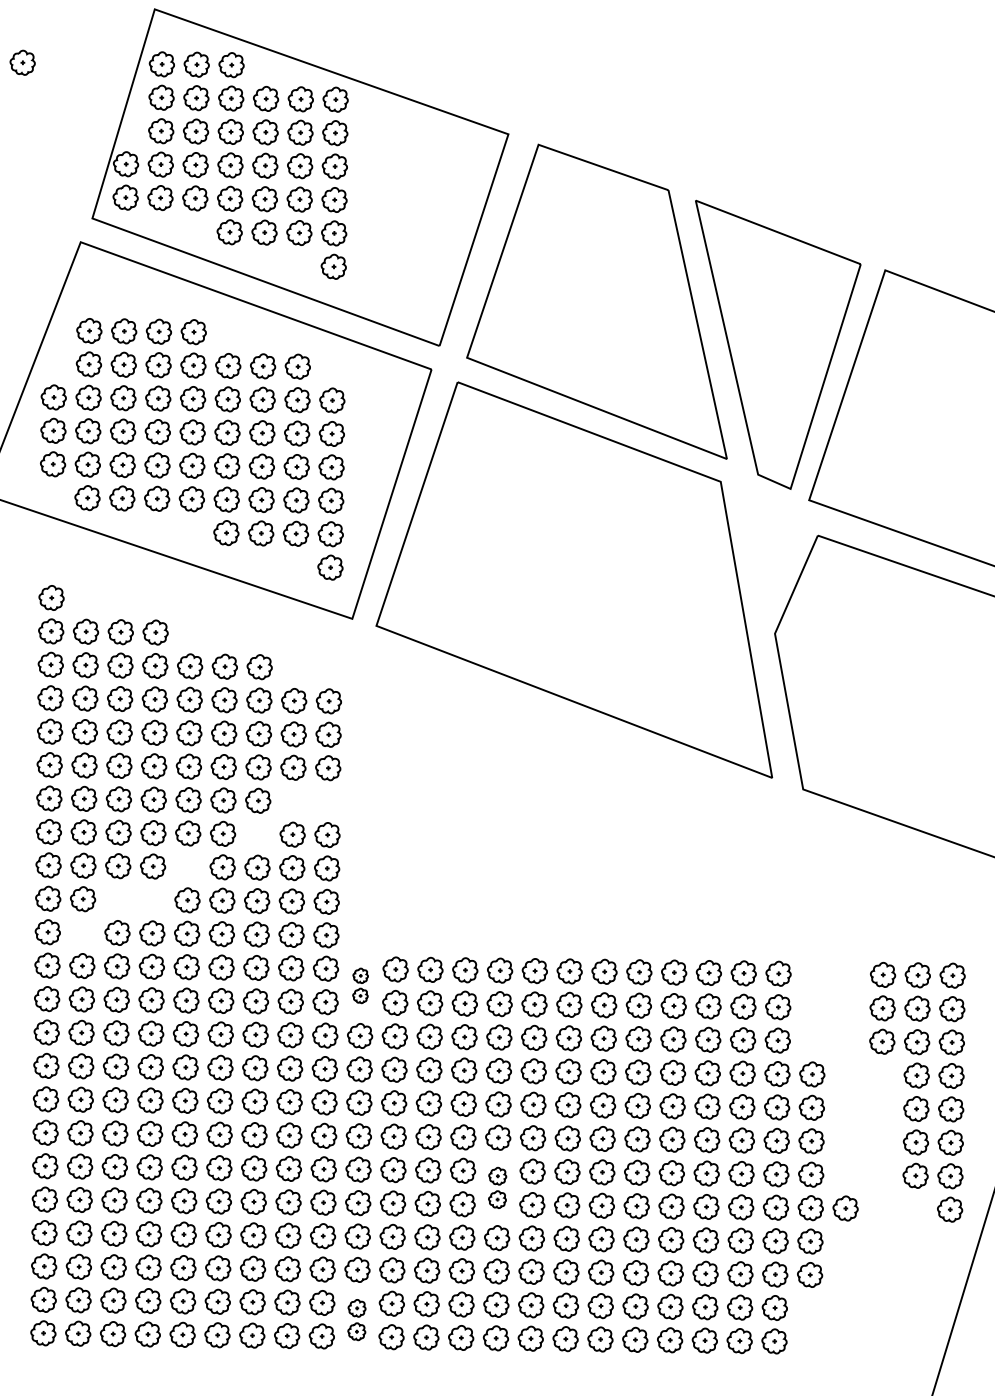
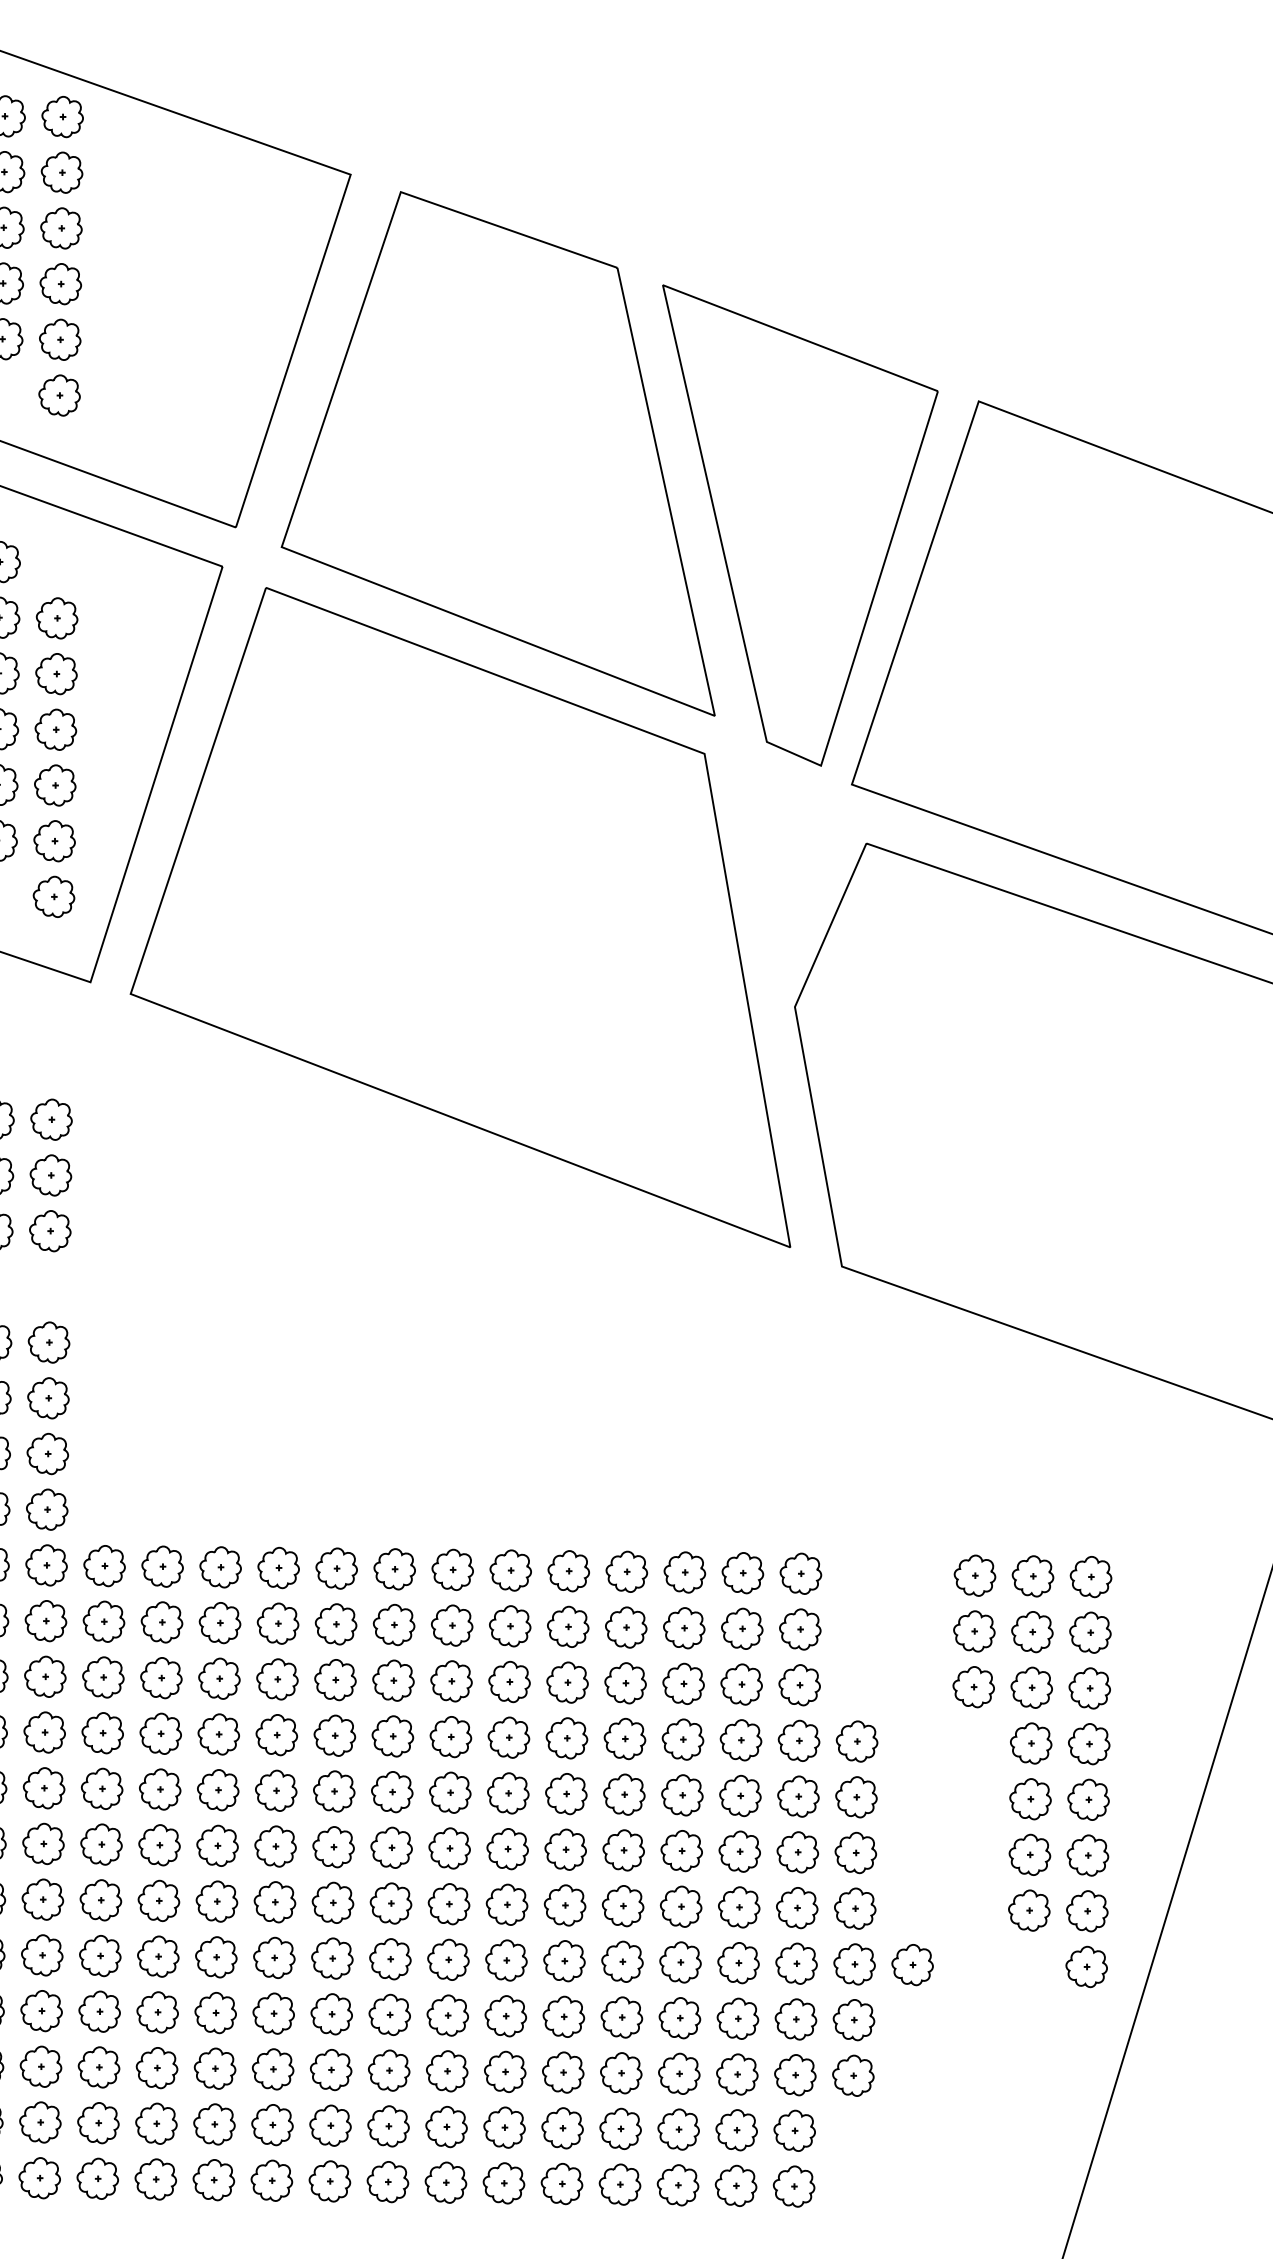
part: (360, 985) -> (104, 1593), size x1.67
part: (497, 1187) -> (332, 1930), size x1.43
part: (356, 1319) -> (97, 2150), size x1.43

